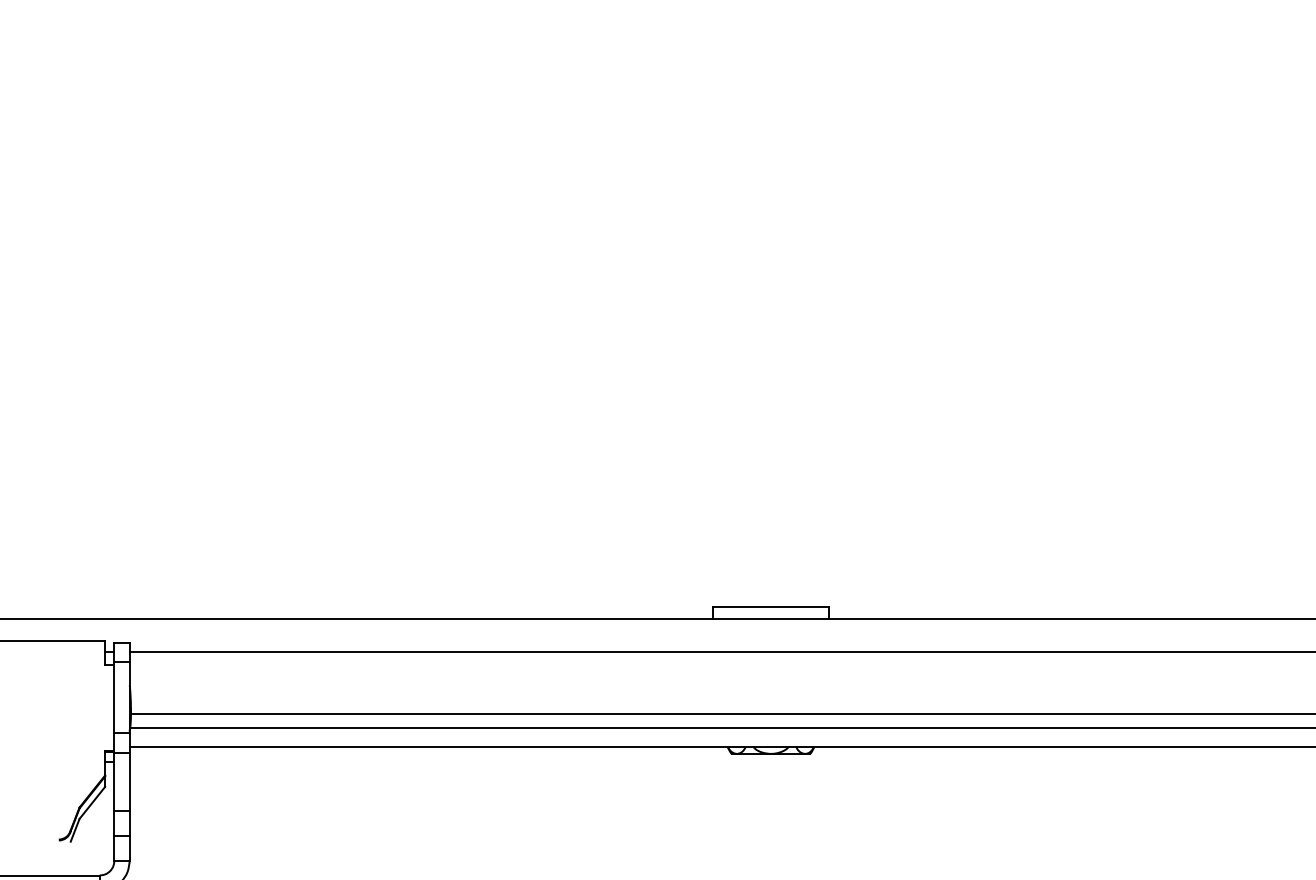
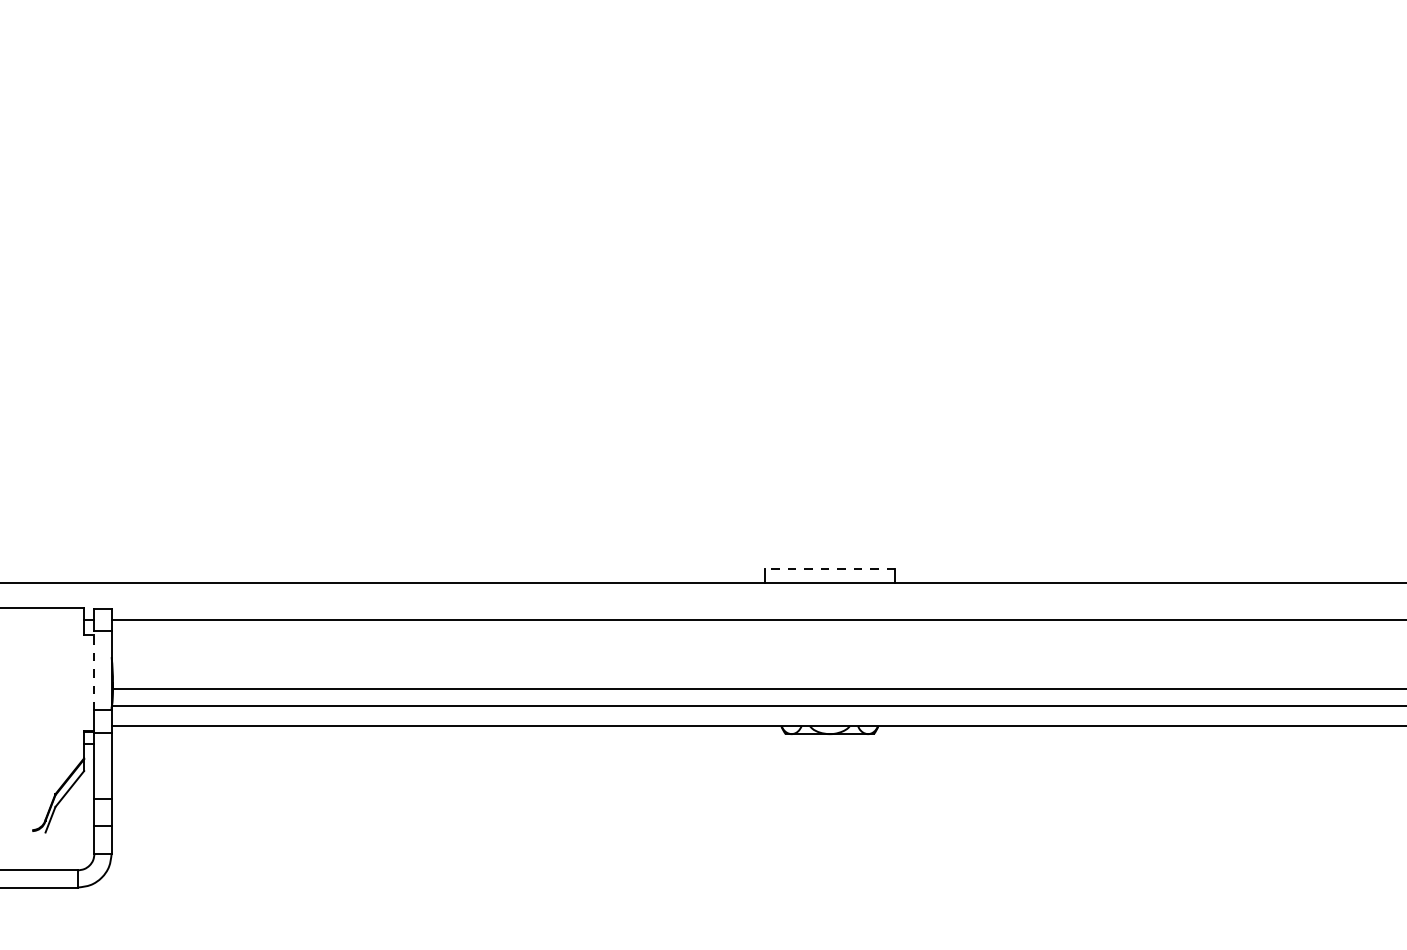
line: (770, 606) -> (829, 569), solid -> dashed
line: (114, 696) -> (94, 669), solid -> dashed

